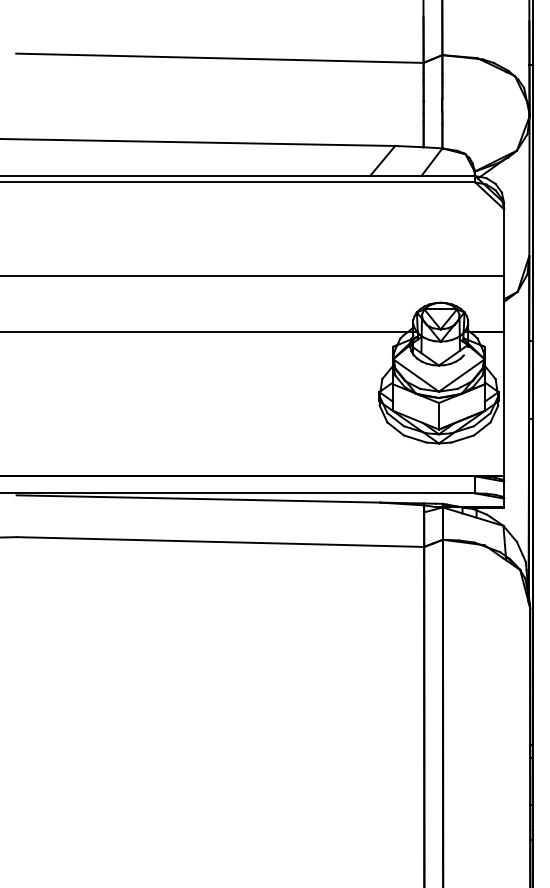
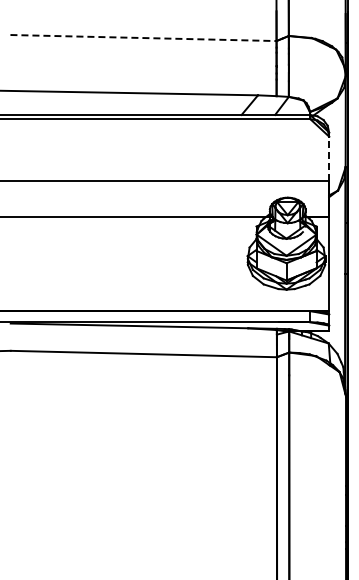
line: (221, 58) -> (144, 38), solid -> dashed
line: (504, 242) -> (329, 158), solid -> dashed

